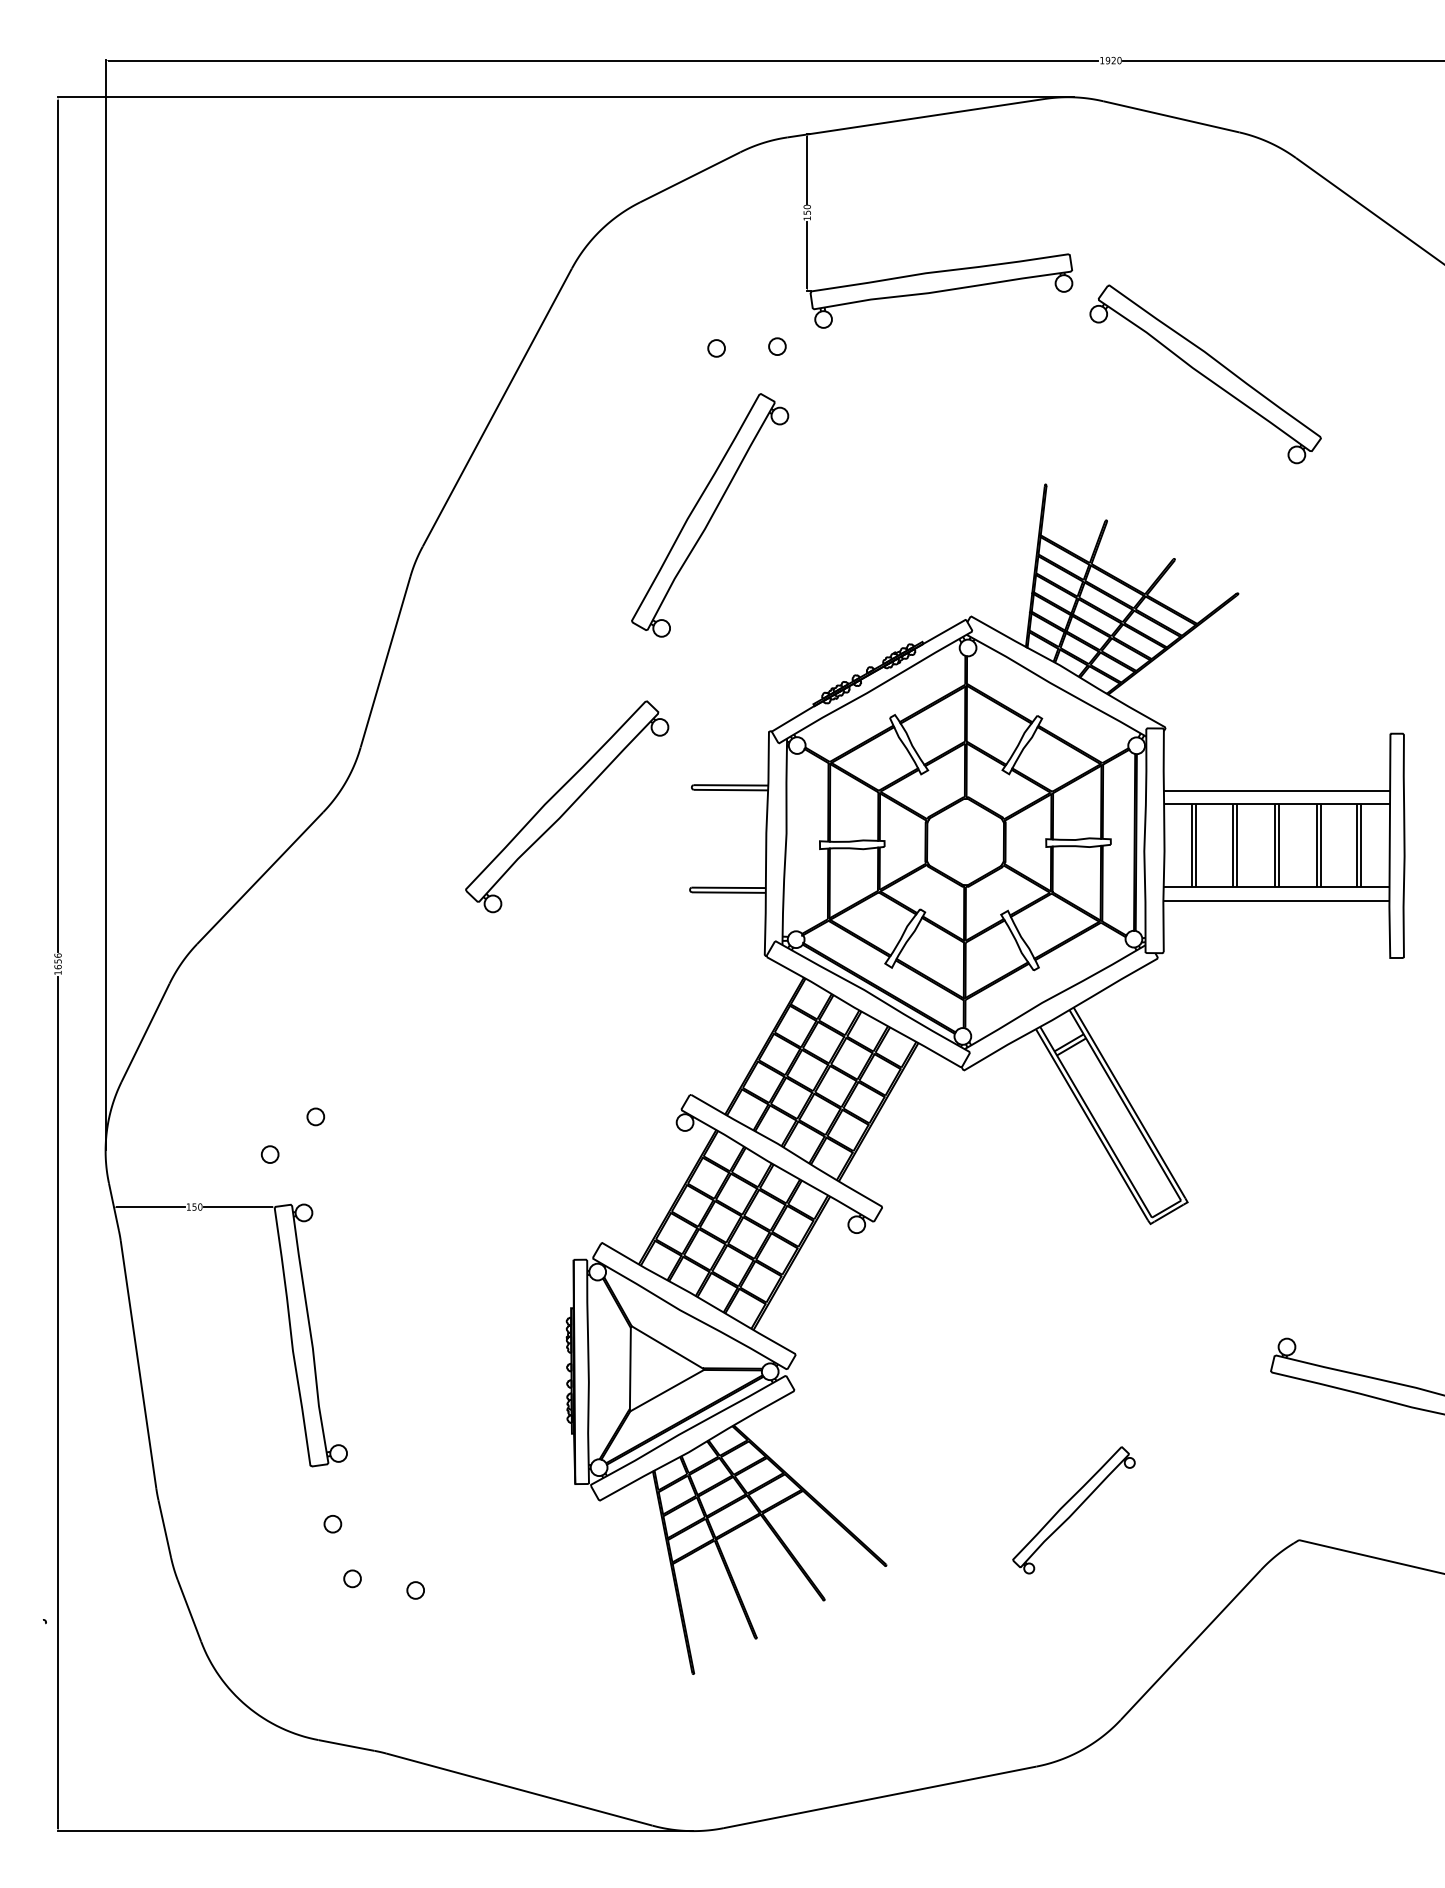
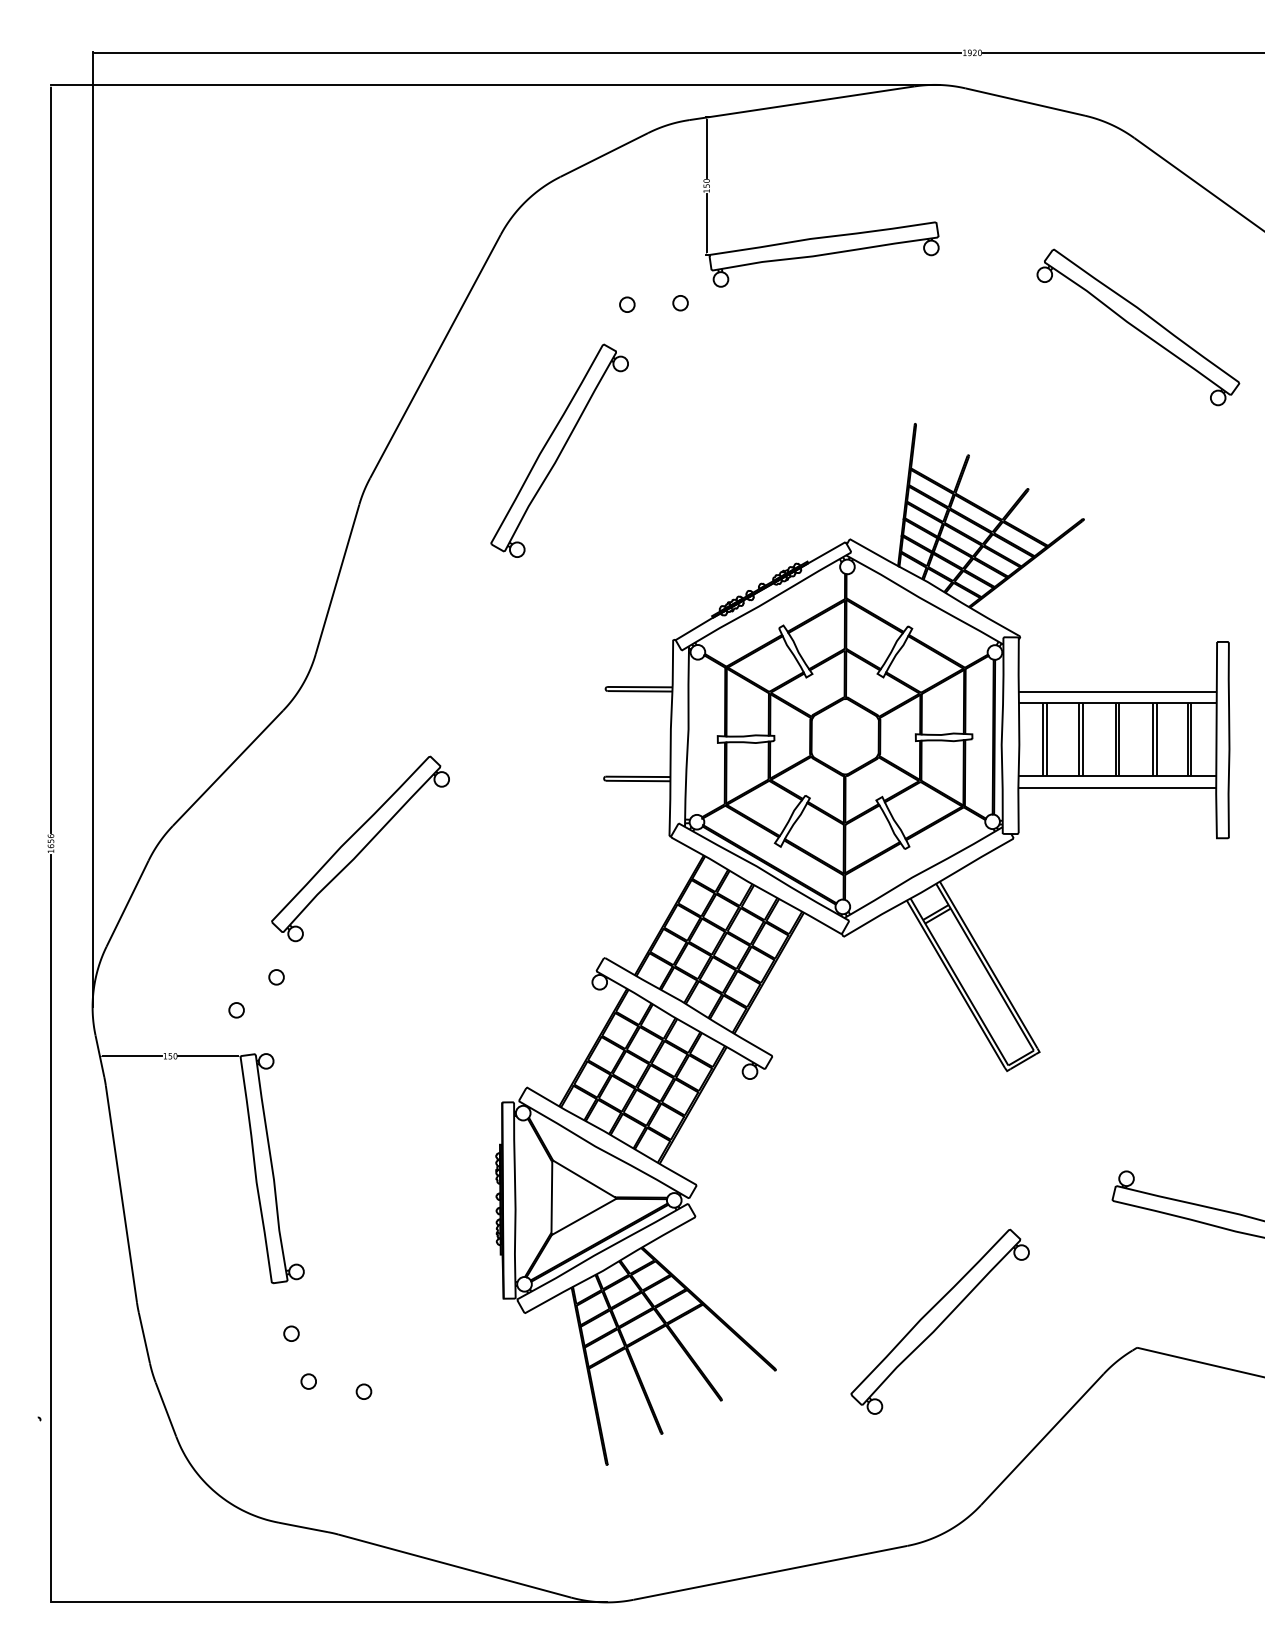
part: (1205, 374) -> (1138, 327), moved
part: (709, 514) -> (559, 450), moved
part: (567, 806) -> (360, 848), moved
part: (1073, 1510) -> (939, 1321), size x1.67

